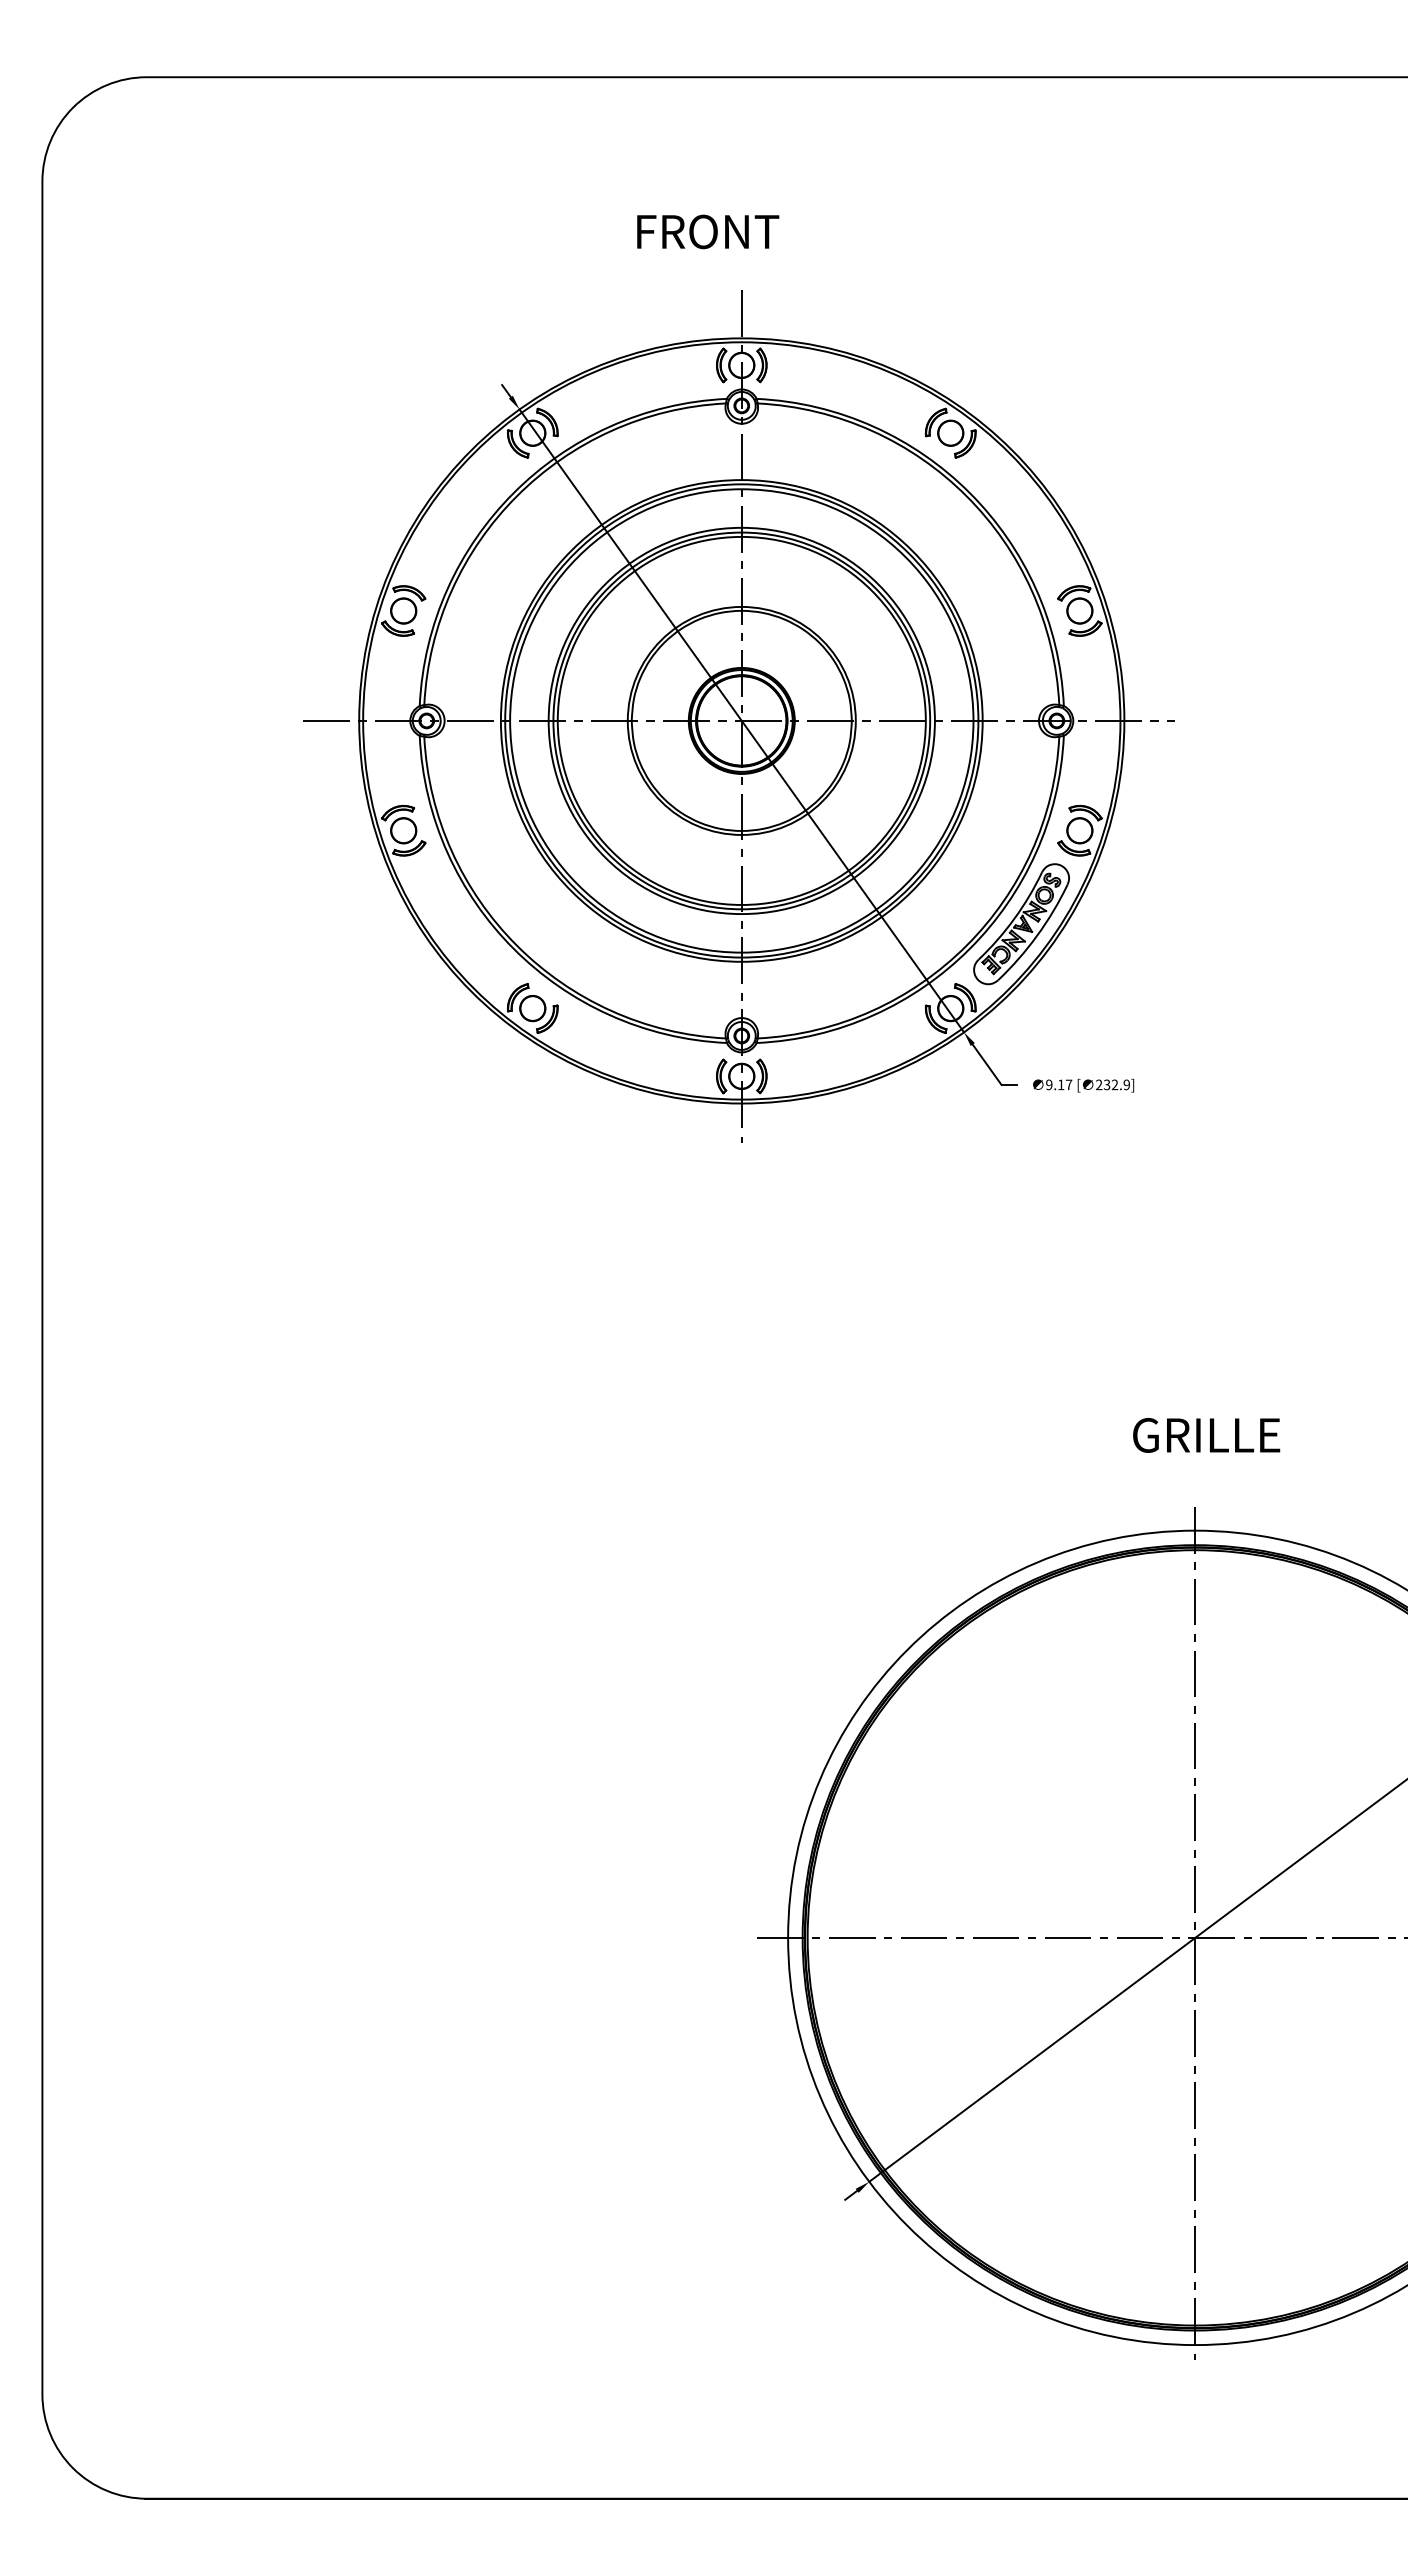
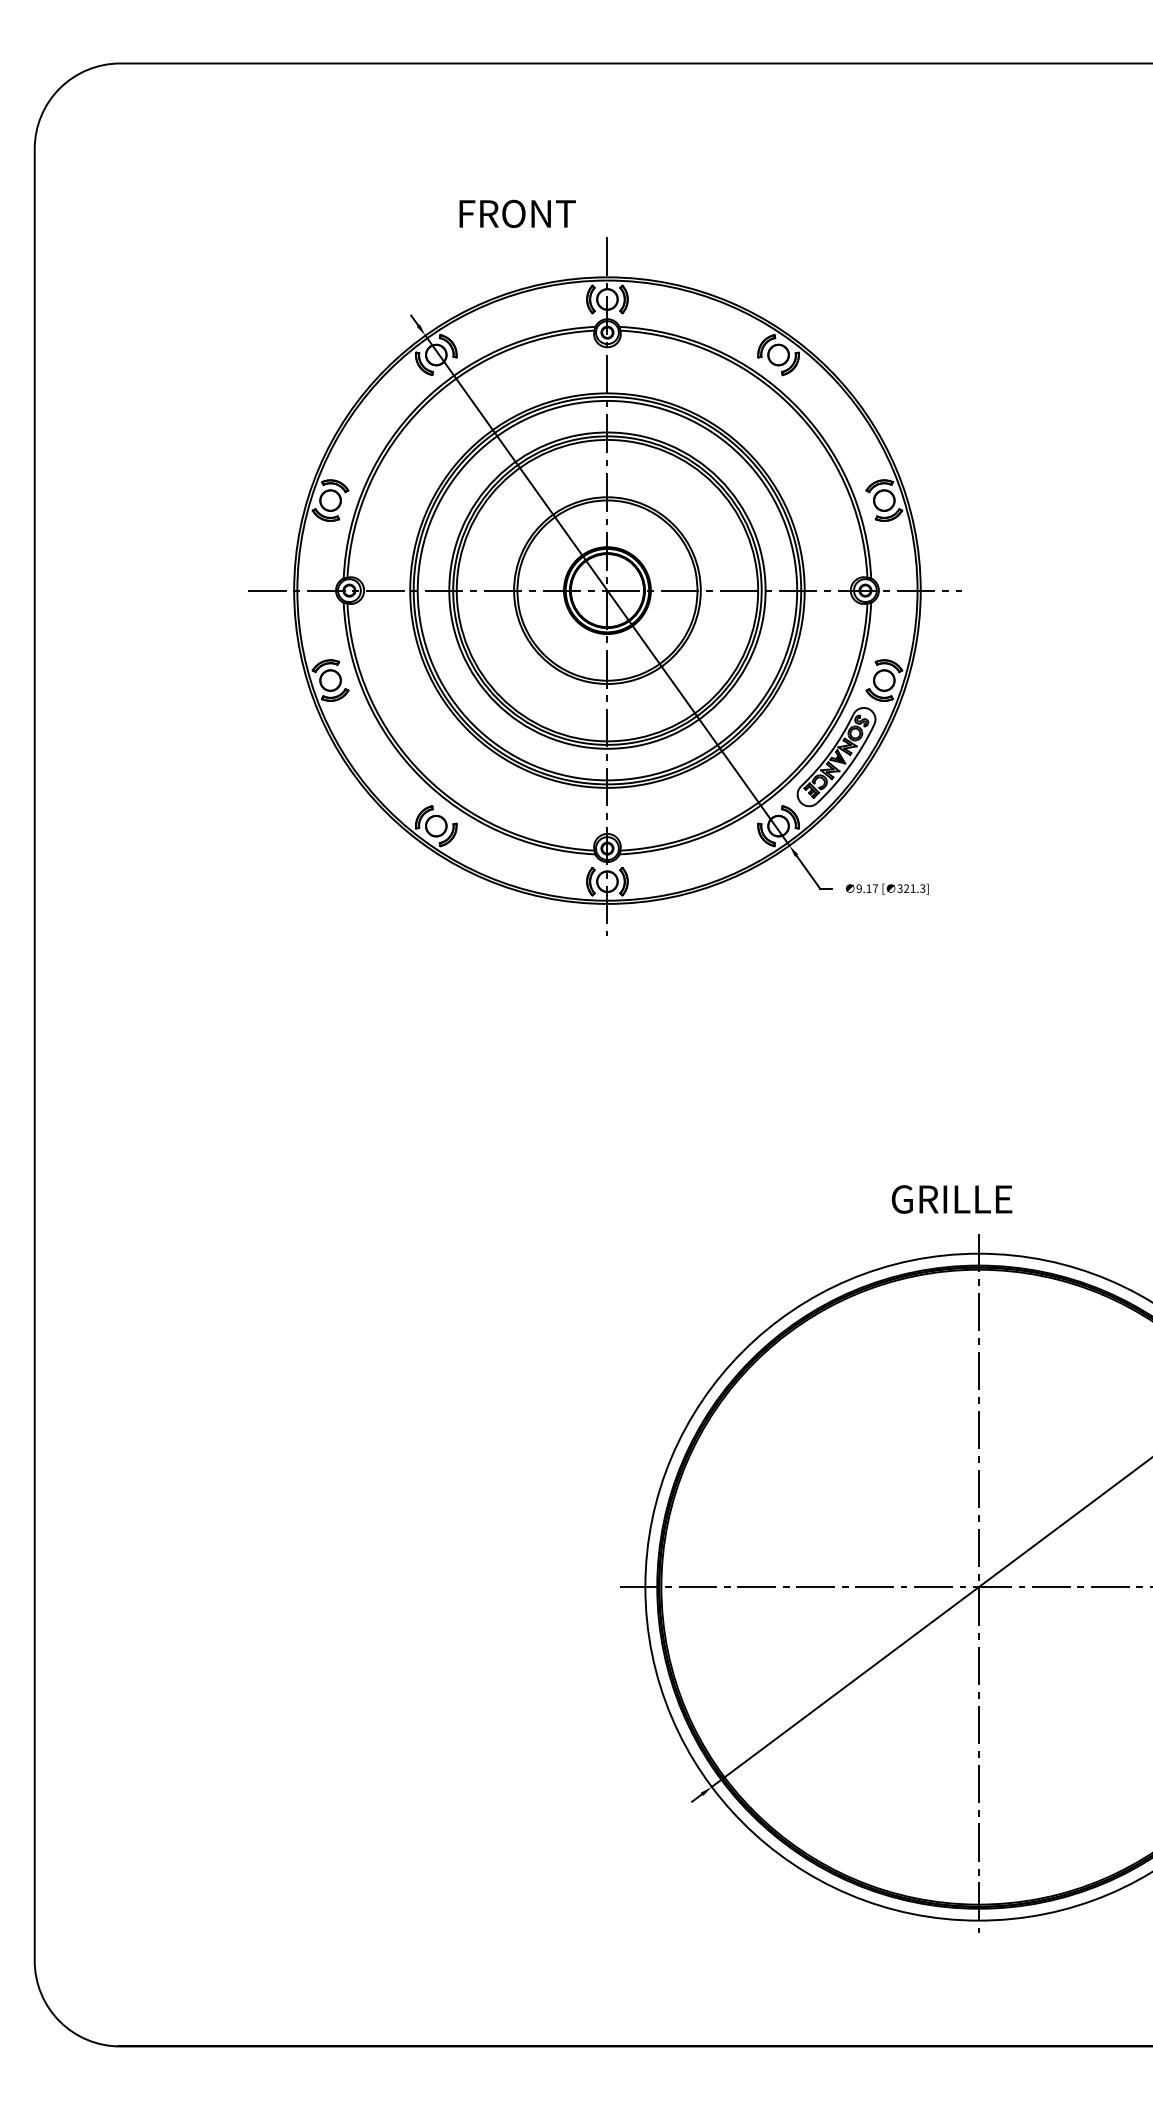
text: (708, 231) -> (517, 213), moved
text: (1112, 1084) -> (911, 888), 232.9] -> 321.3]
text: (1206, 1435) -> (951, 1199), moved

